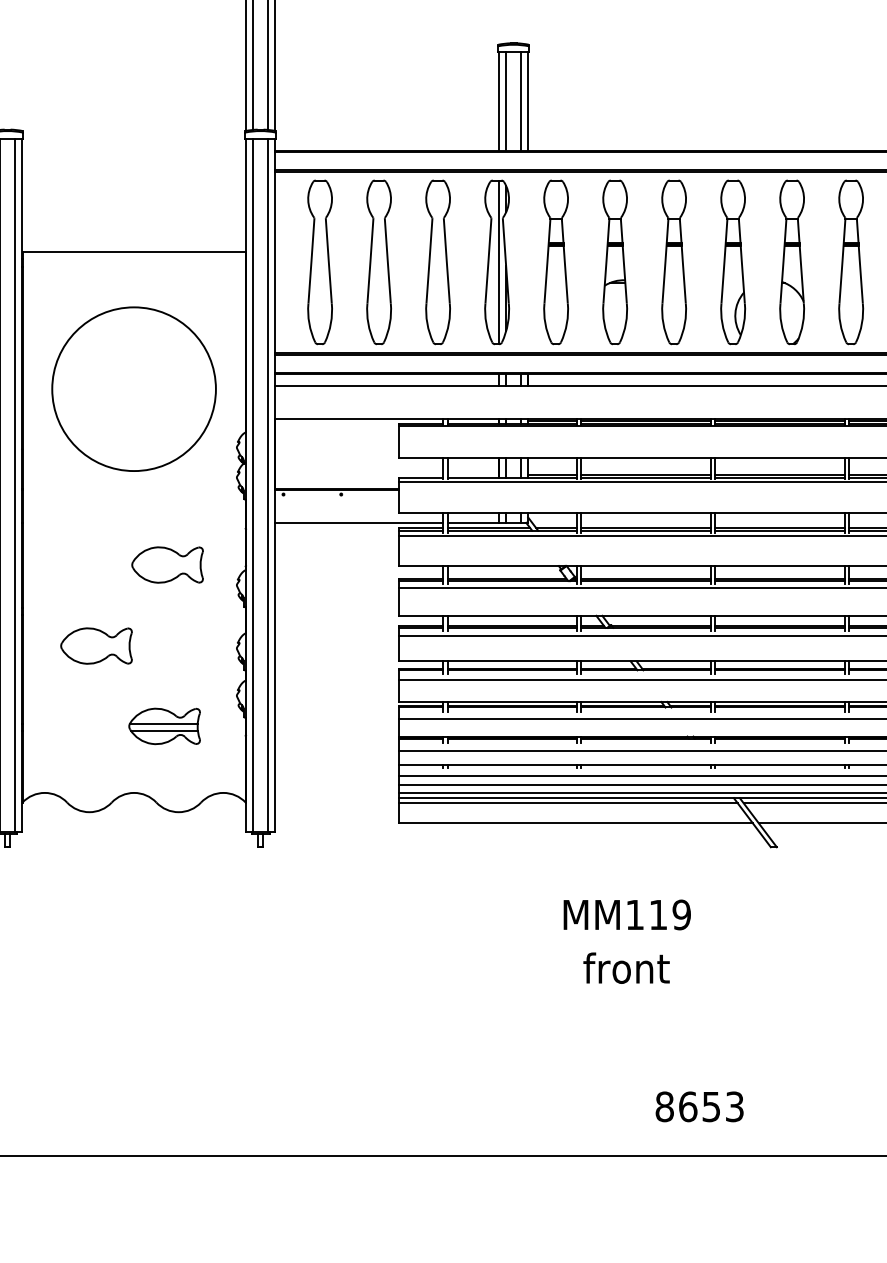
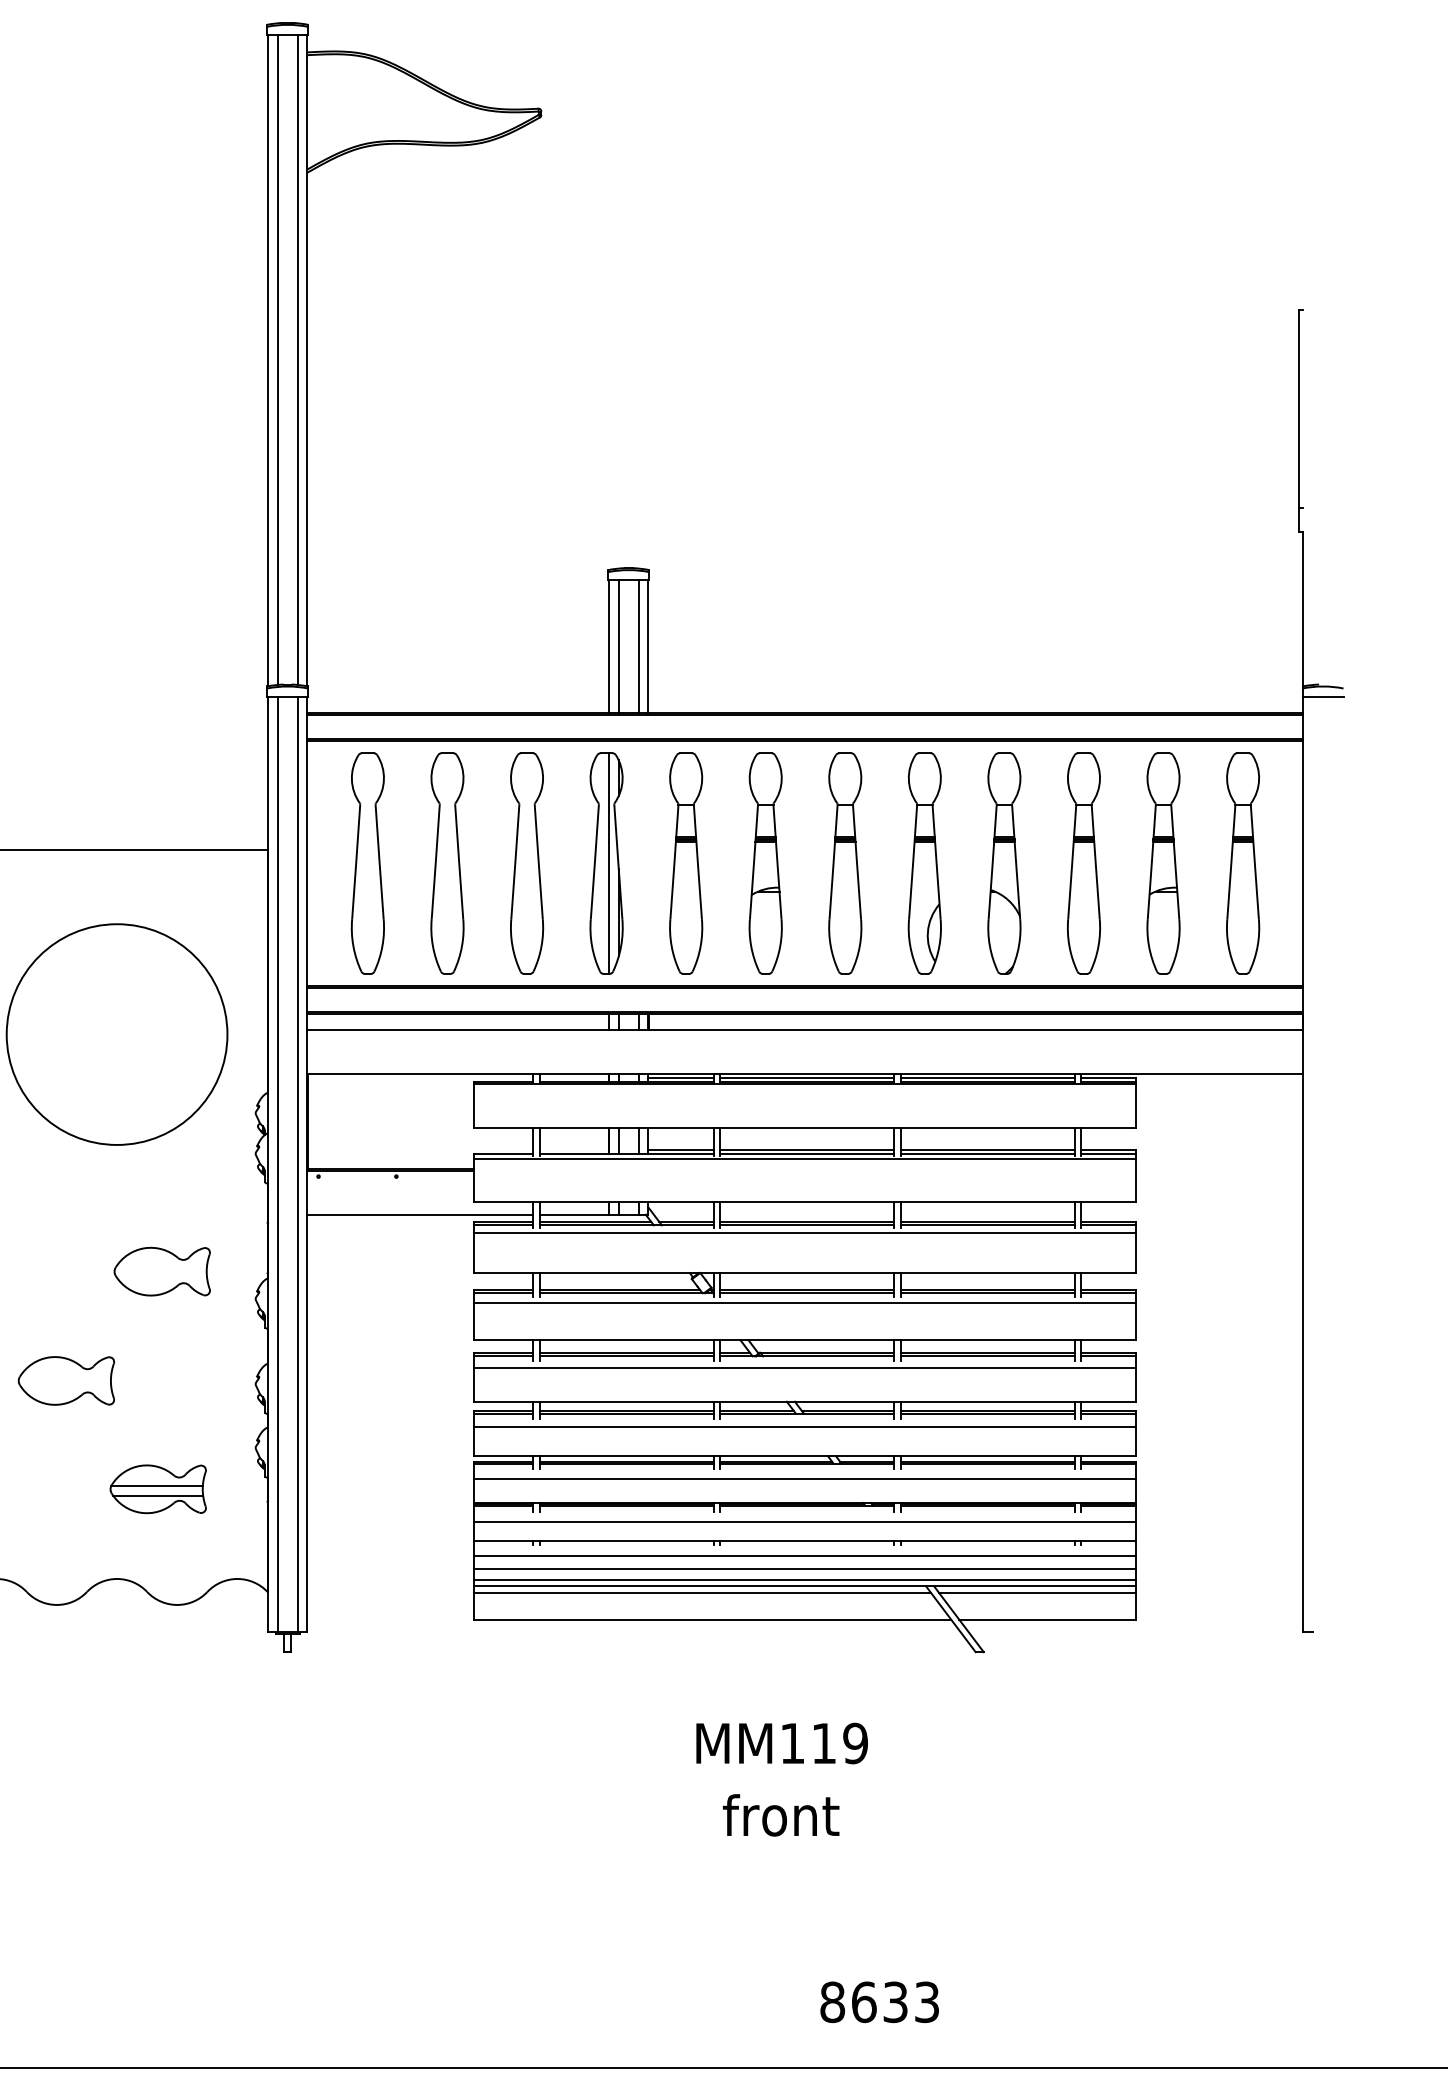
text: (711, 1106) -> (895, 2001), 8653 -> 8633

